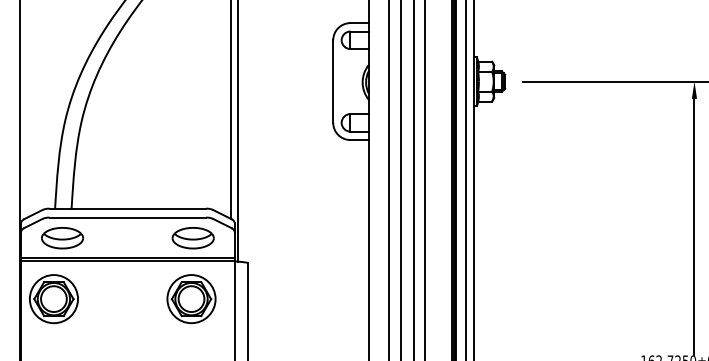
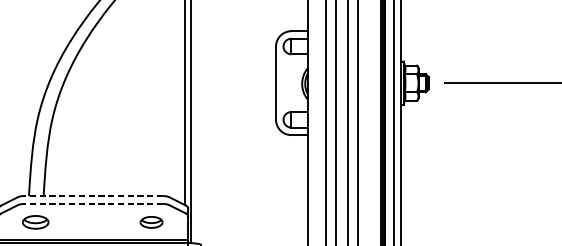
line: (127, 208) -> (93, 195), solid -> dashed
line: (127, 217) -> (93, 203), solid -> dashed
part: (62, 238) -> (35, 222), size x0.7
part: (192, 238) -> (151, 222), size x0.6

